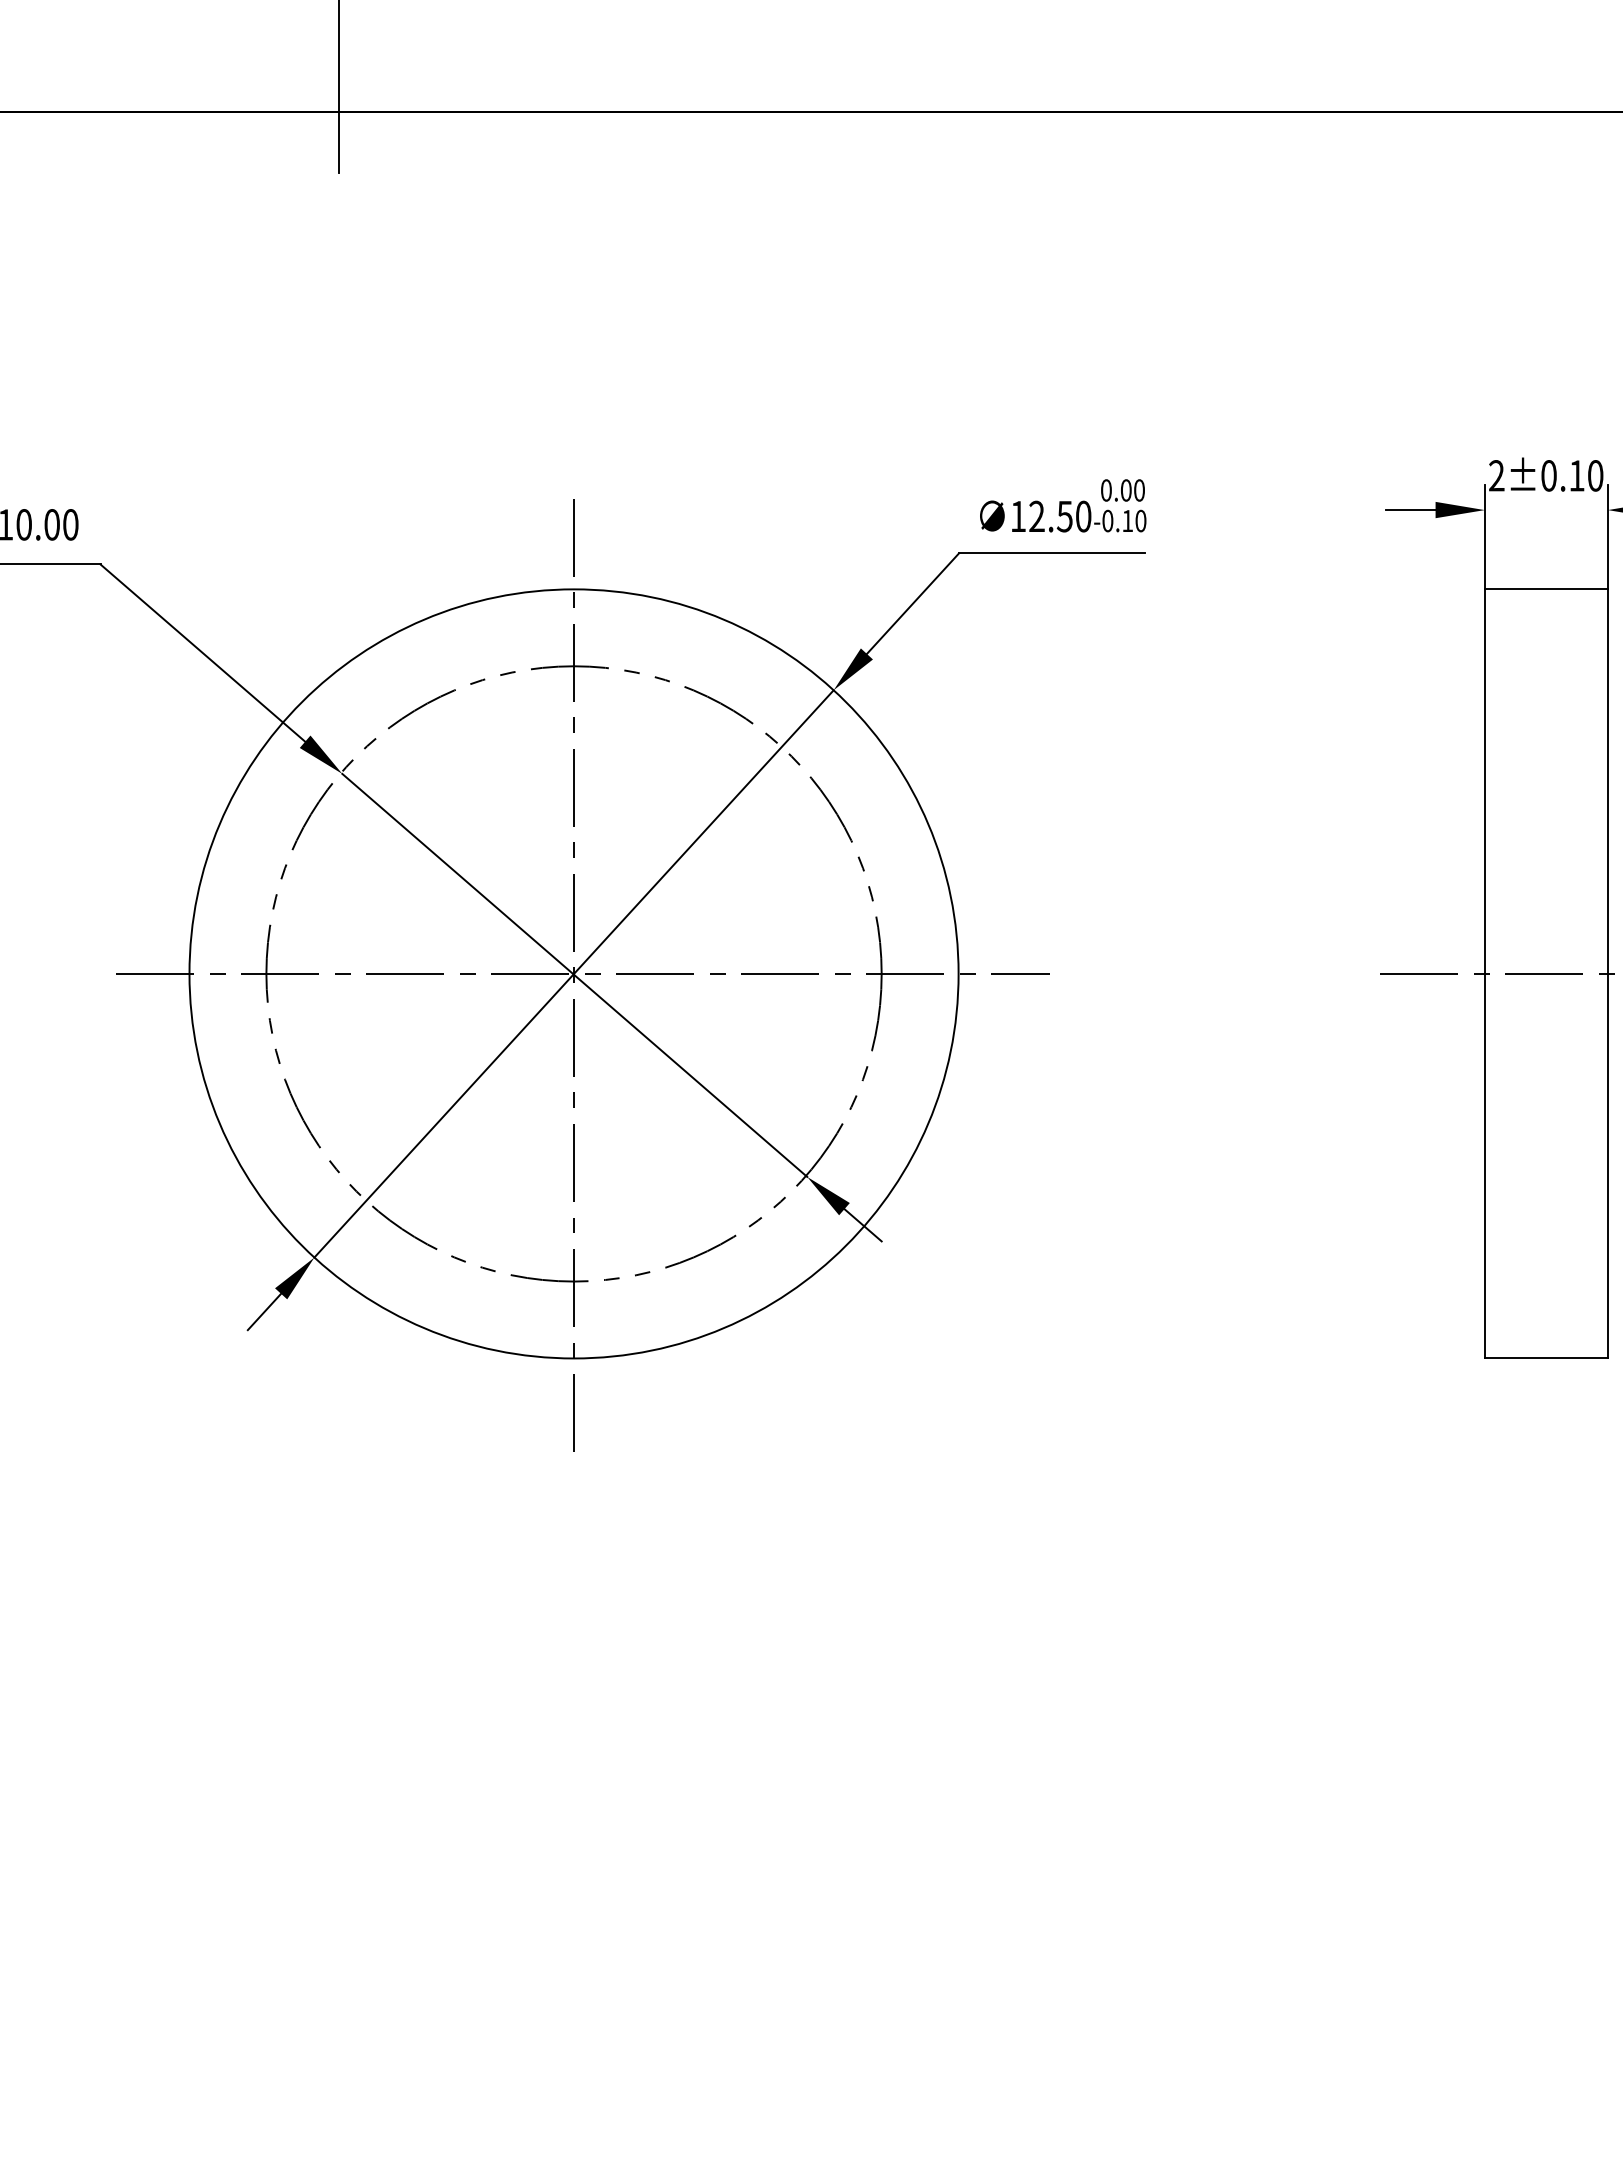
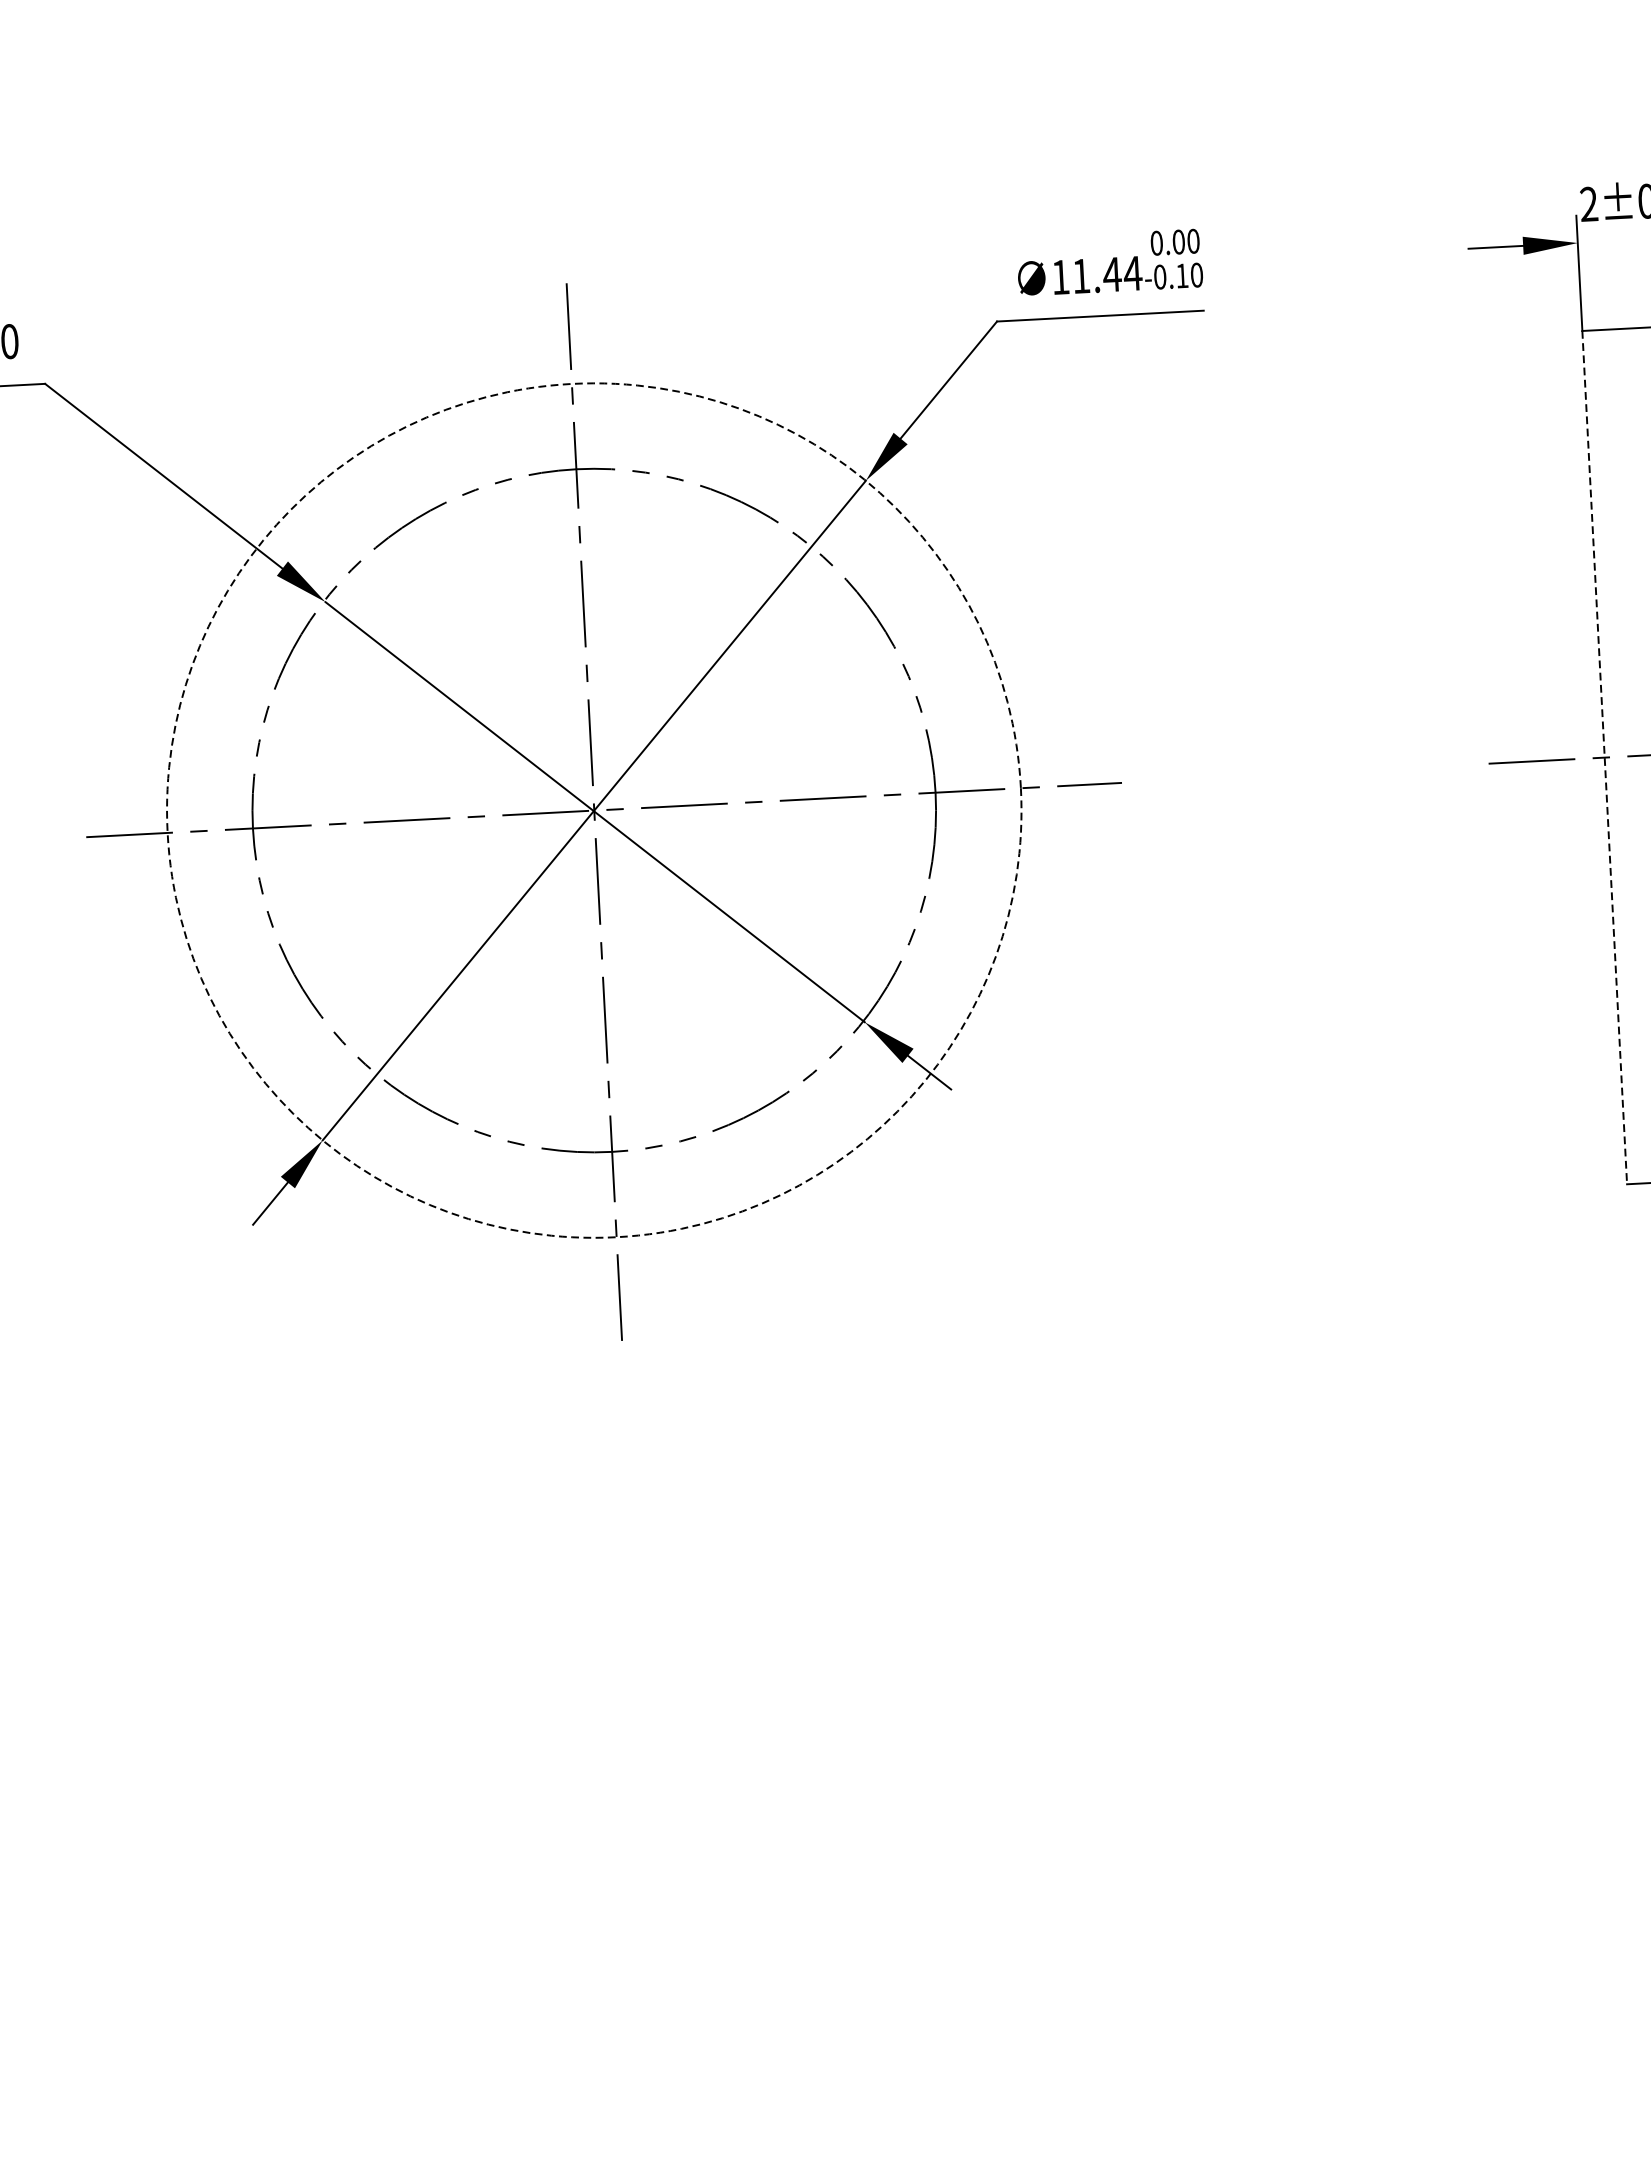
text: (1060, 516) -> (1107, 274), 12.50 -> 11.44
circle: (573, 973) -> (593, 810), solid -> dashed
line: (1484, 973) -> (1604, 757), solid -> dashed

